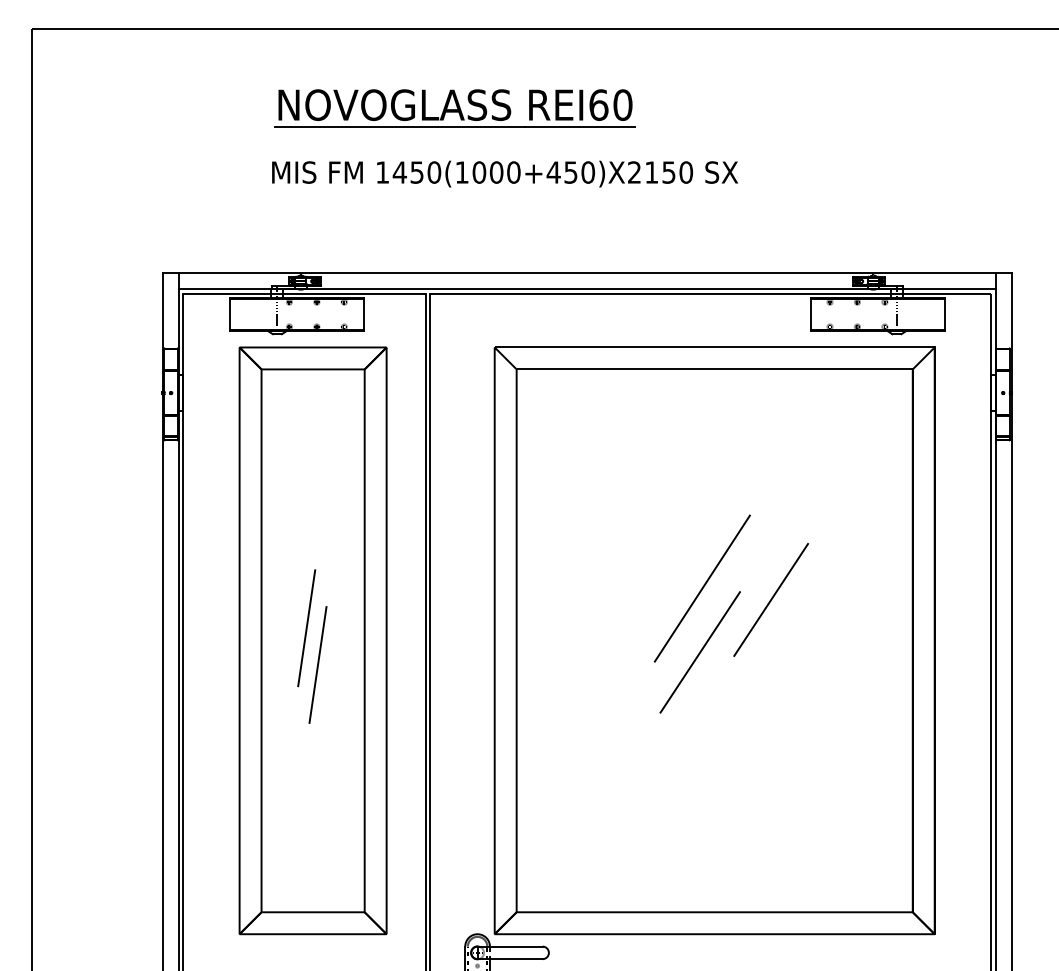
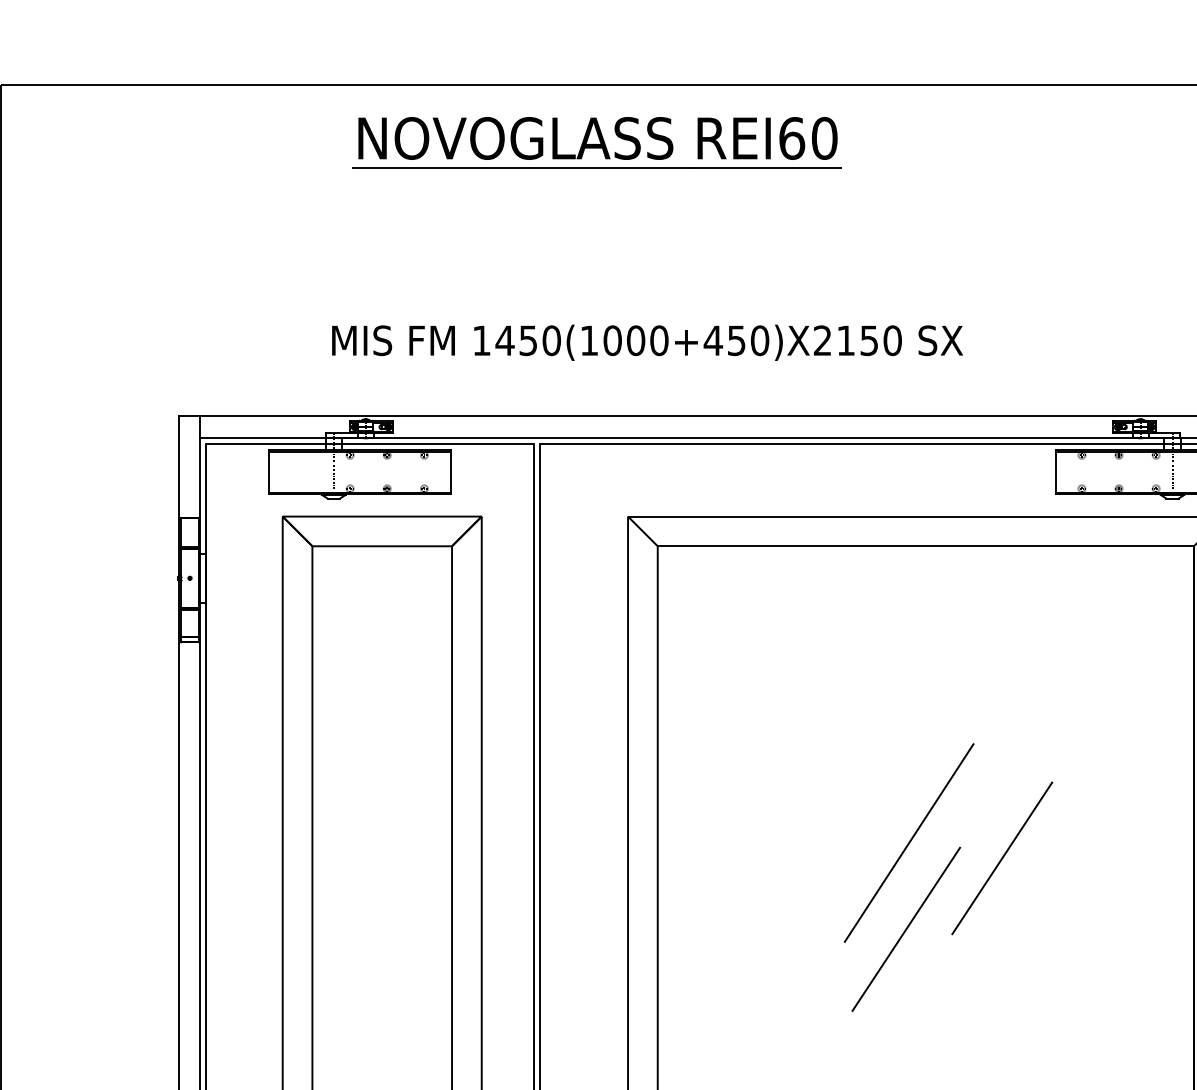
part: (454, 108) -> (596, 142), moved
text: (505, 173) -> (648, 341), moved
line: (306, 628) -> (373, 897), removed
line: (317, 664) -> (388, 945), removed

